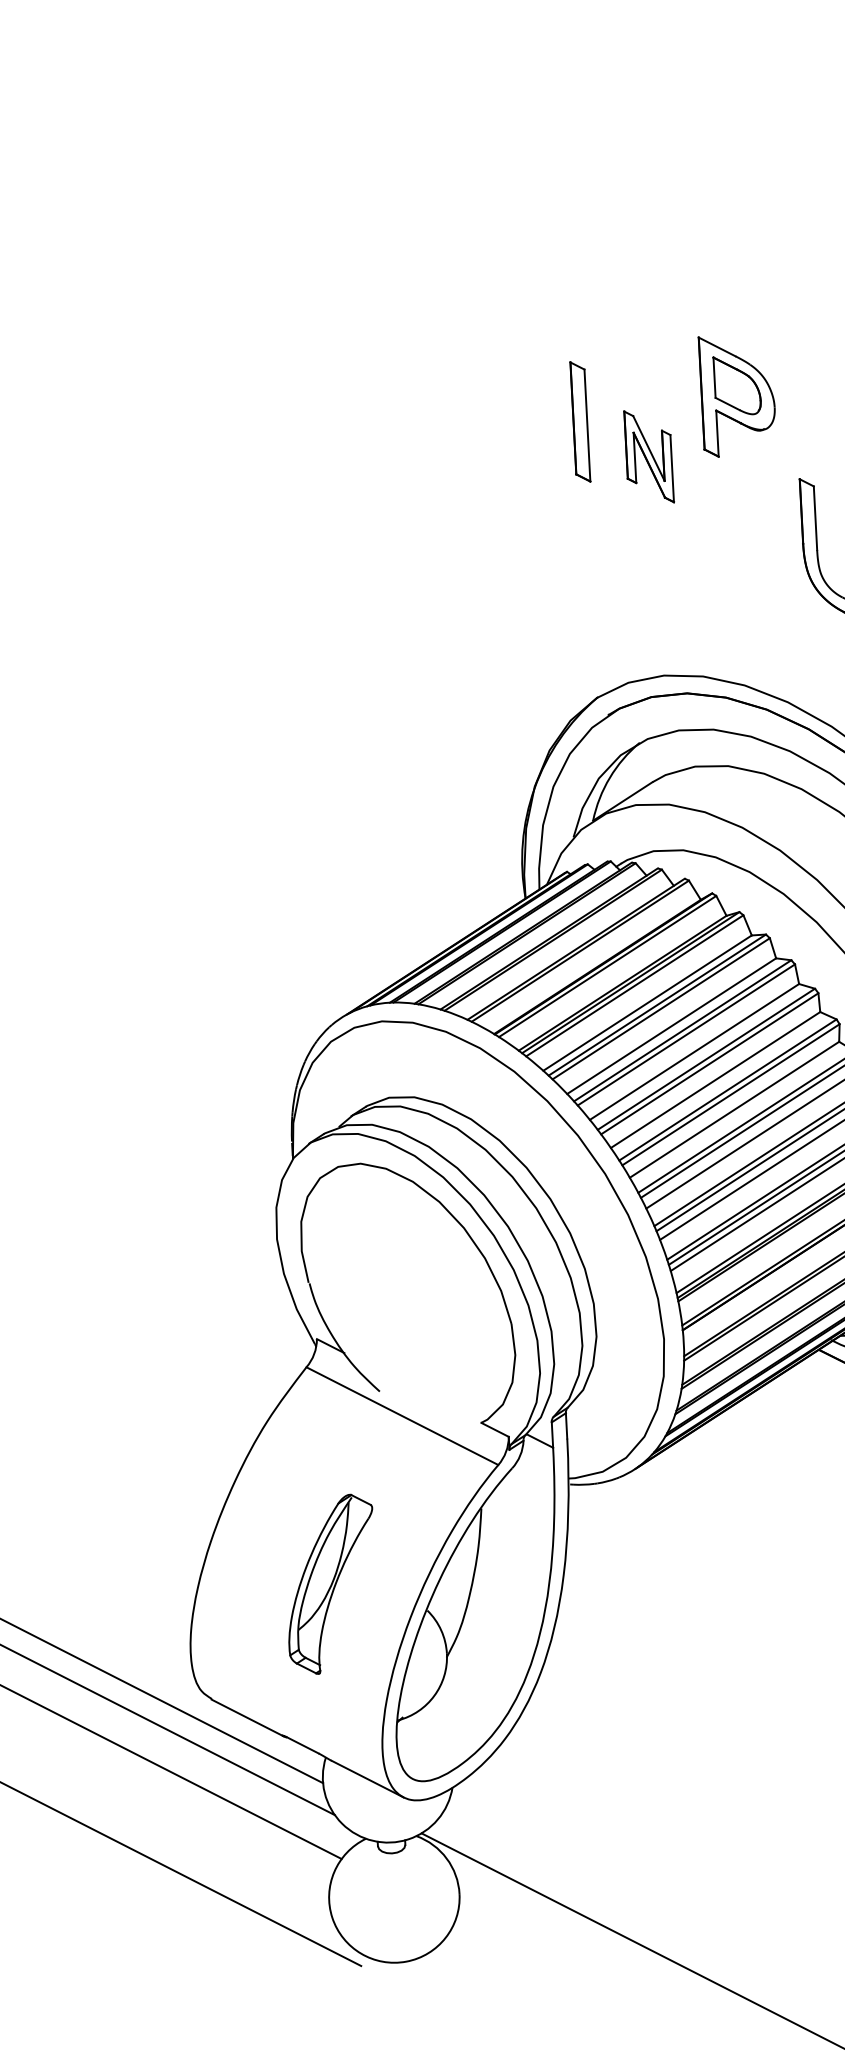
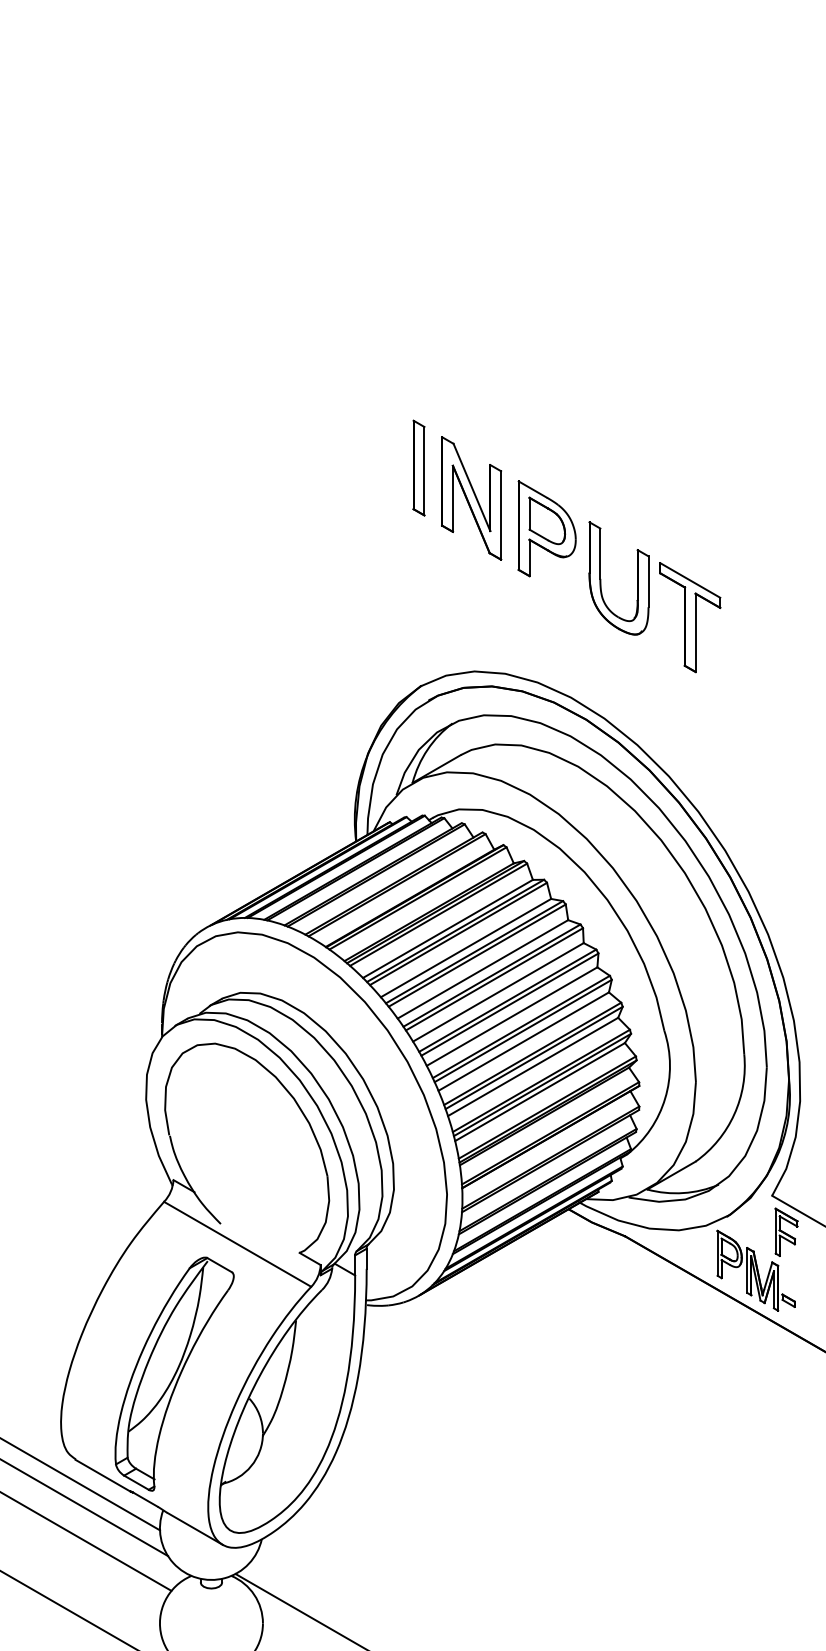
part: (736, 395) -> (546, 528), moved
part: (648, 456) -> (471, 498), size x1.67
part: (331, 1583) -> (174, 1373), size x1.67

